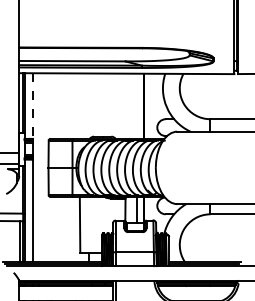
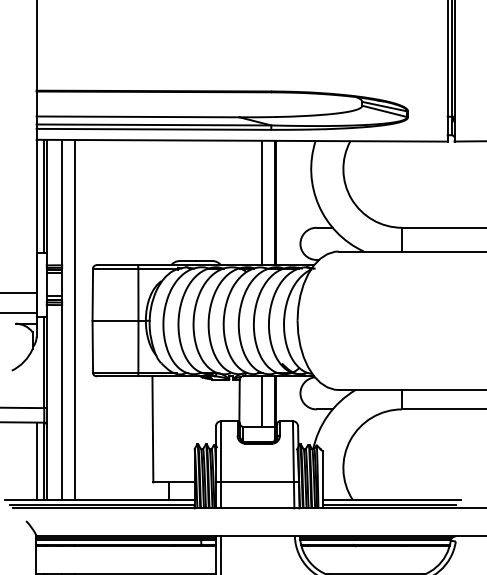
line: (137, 105) -> (262, 201), added
line: (32, 106) -> (62, 203), dashed -> solid
line: (39, 167) -> (75, 319), added

